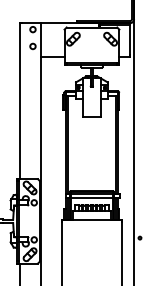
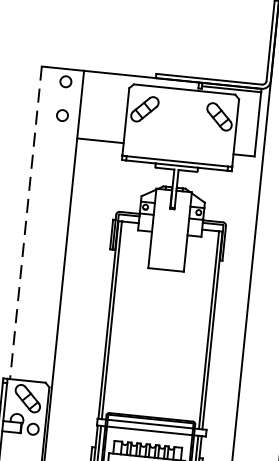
line: (20, 101) -> (26, 223), solid -> dashed

